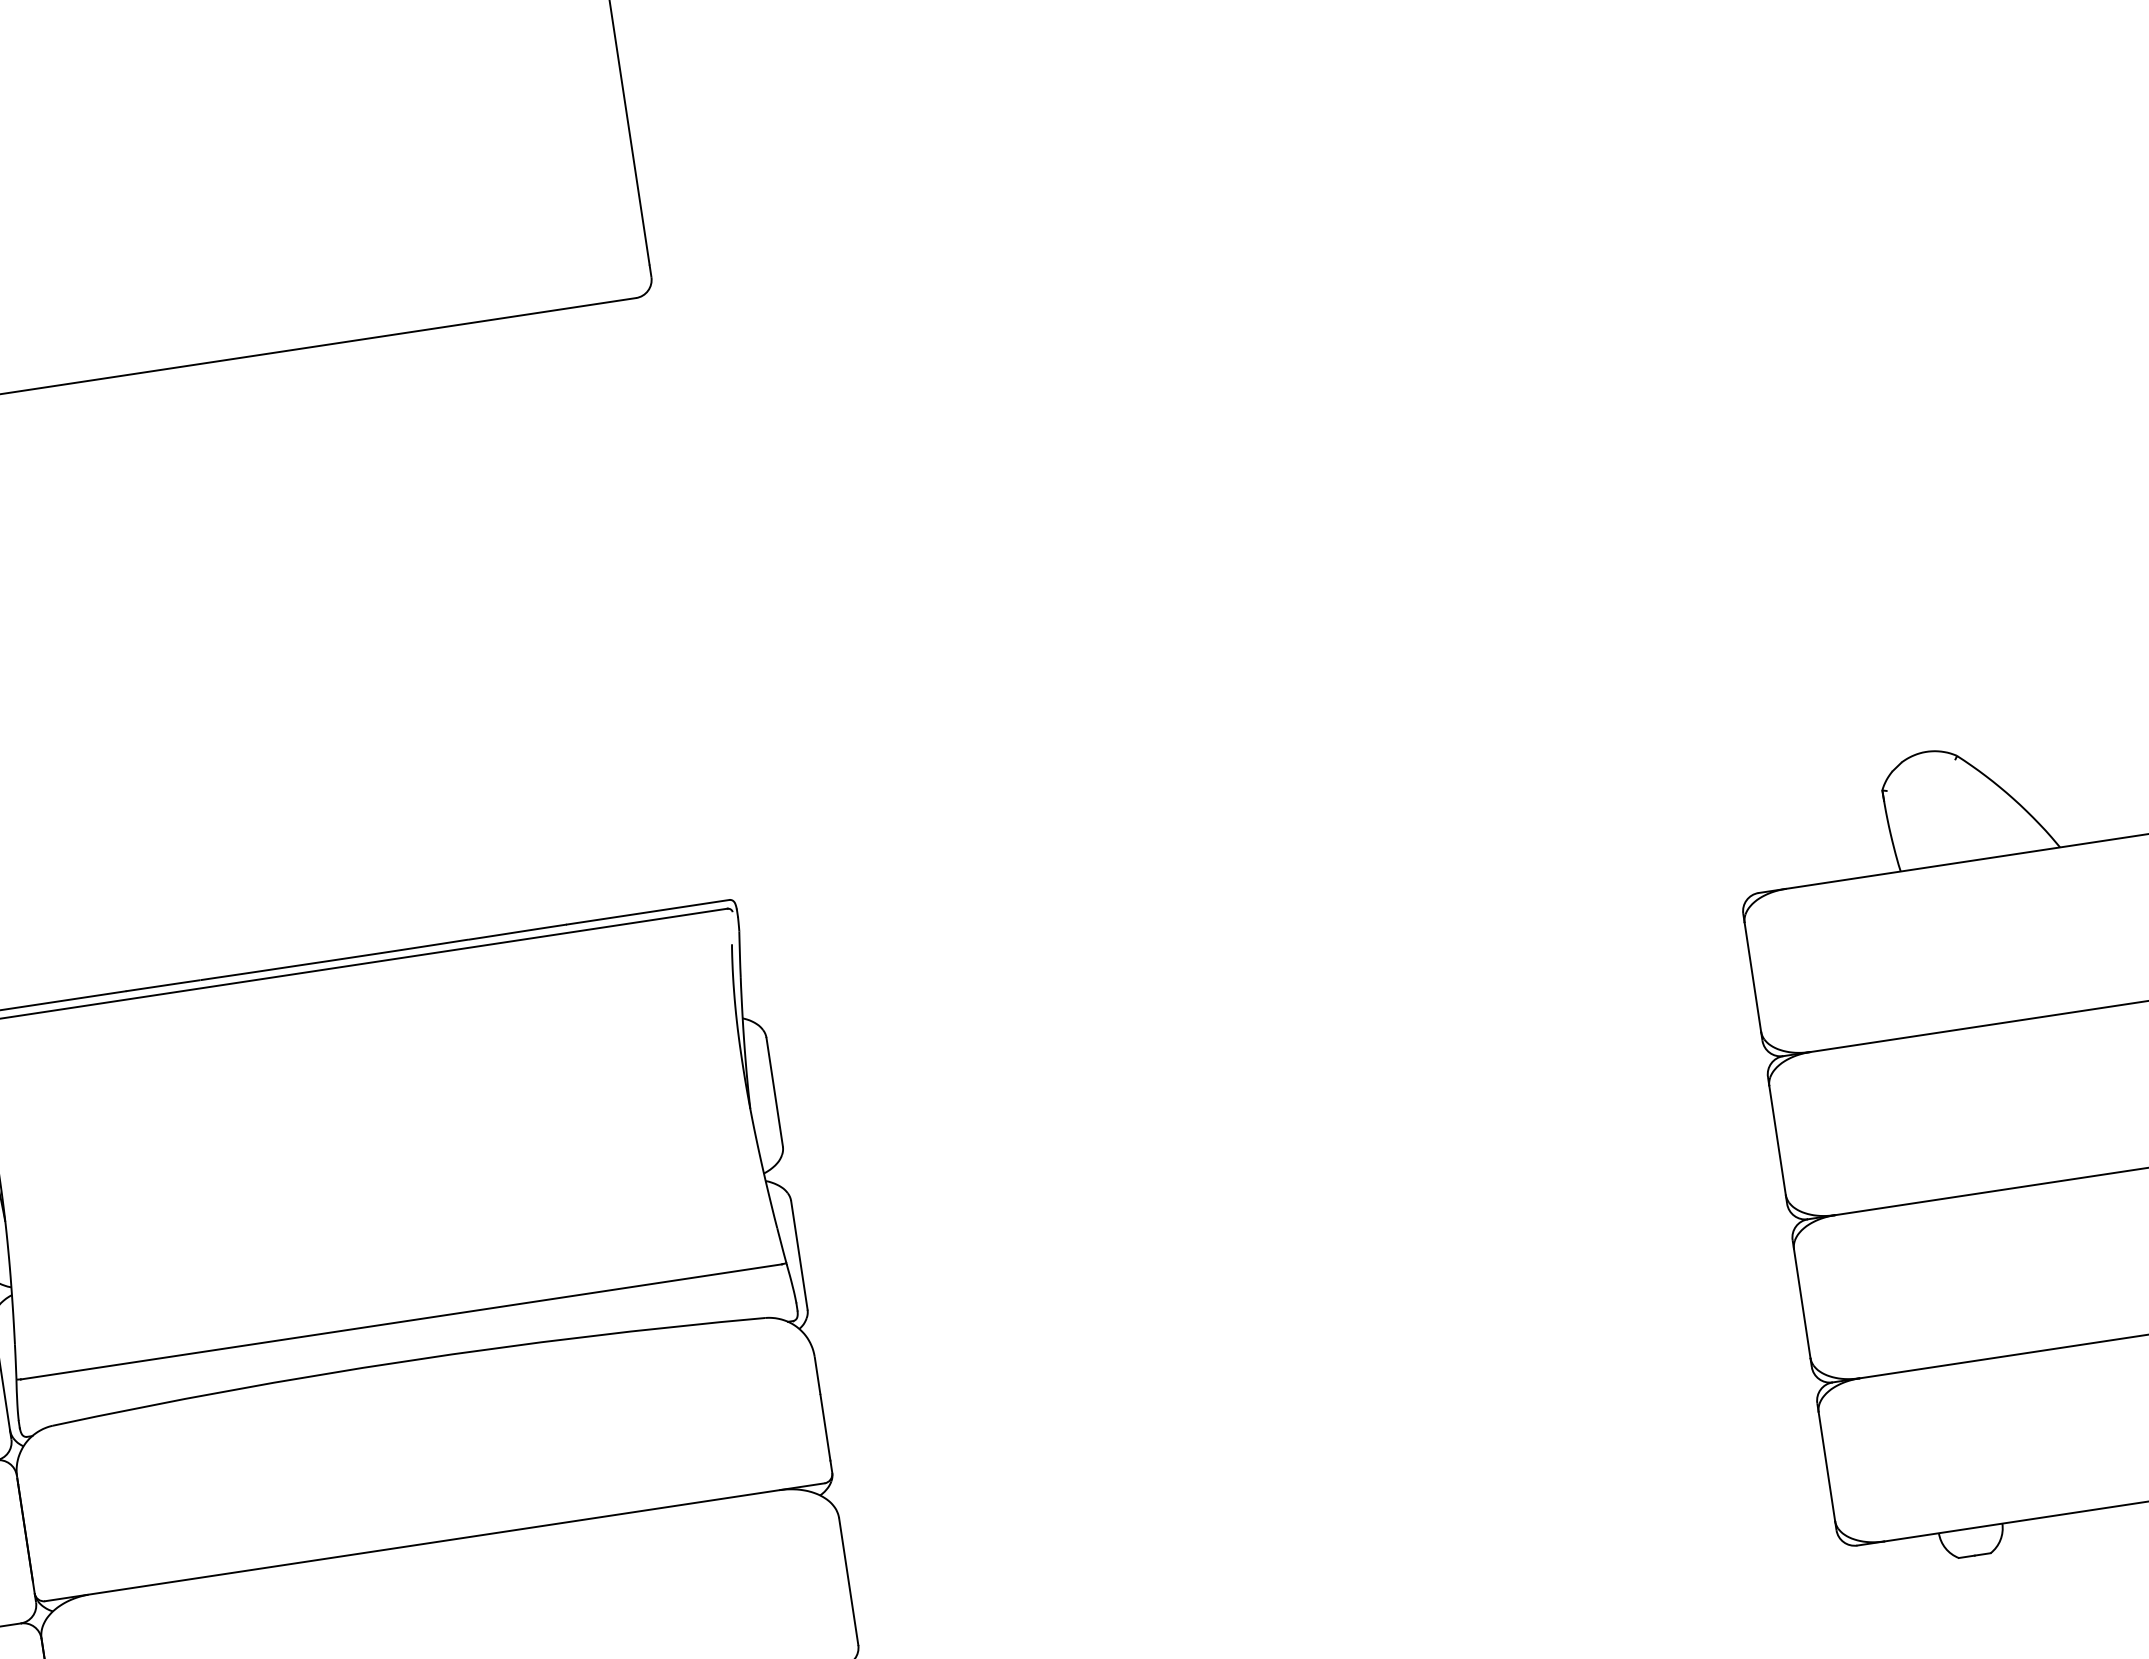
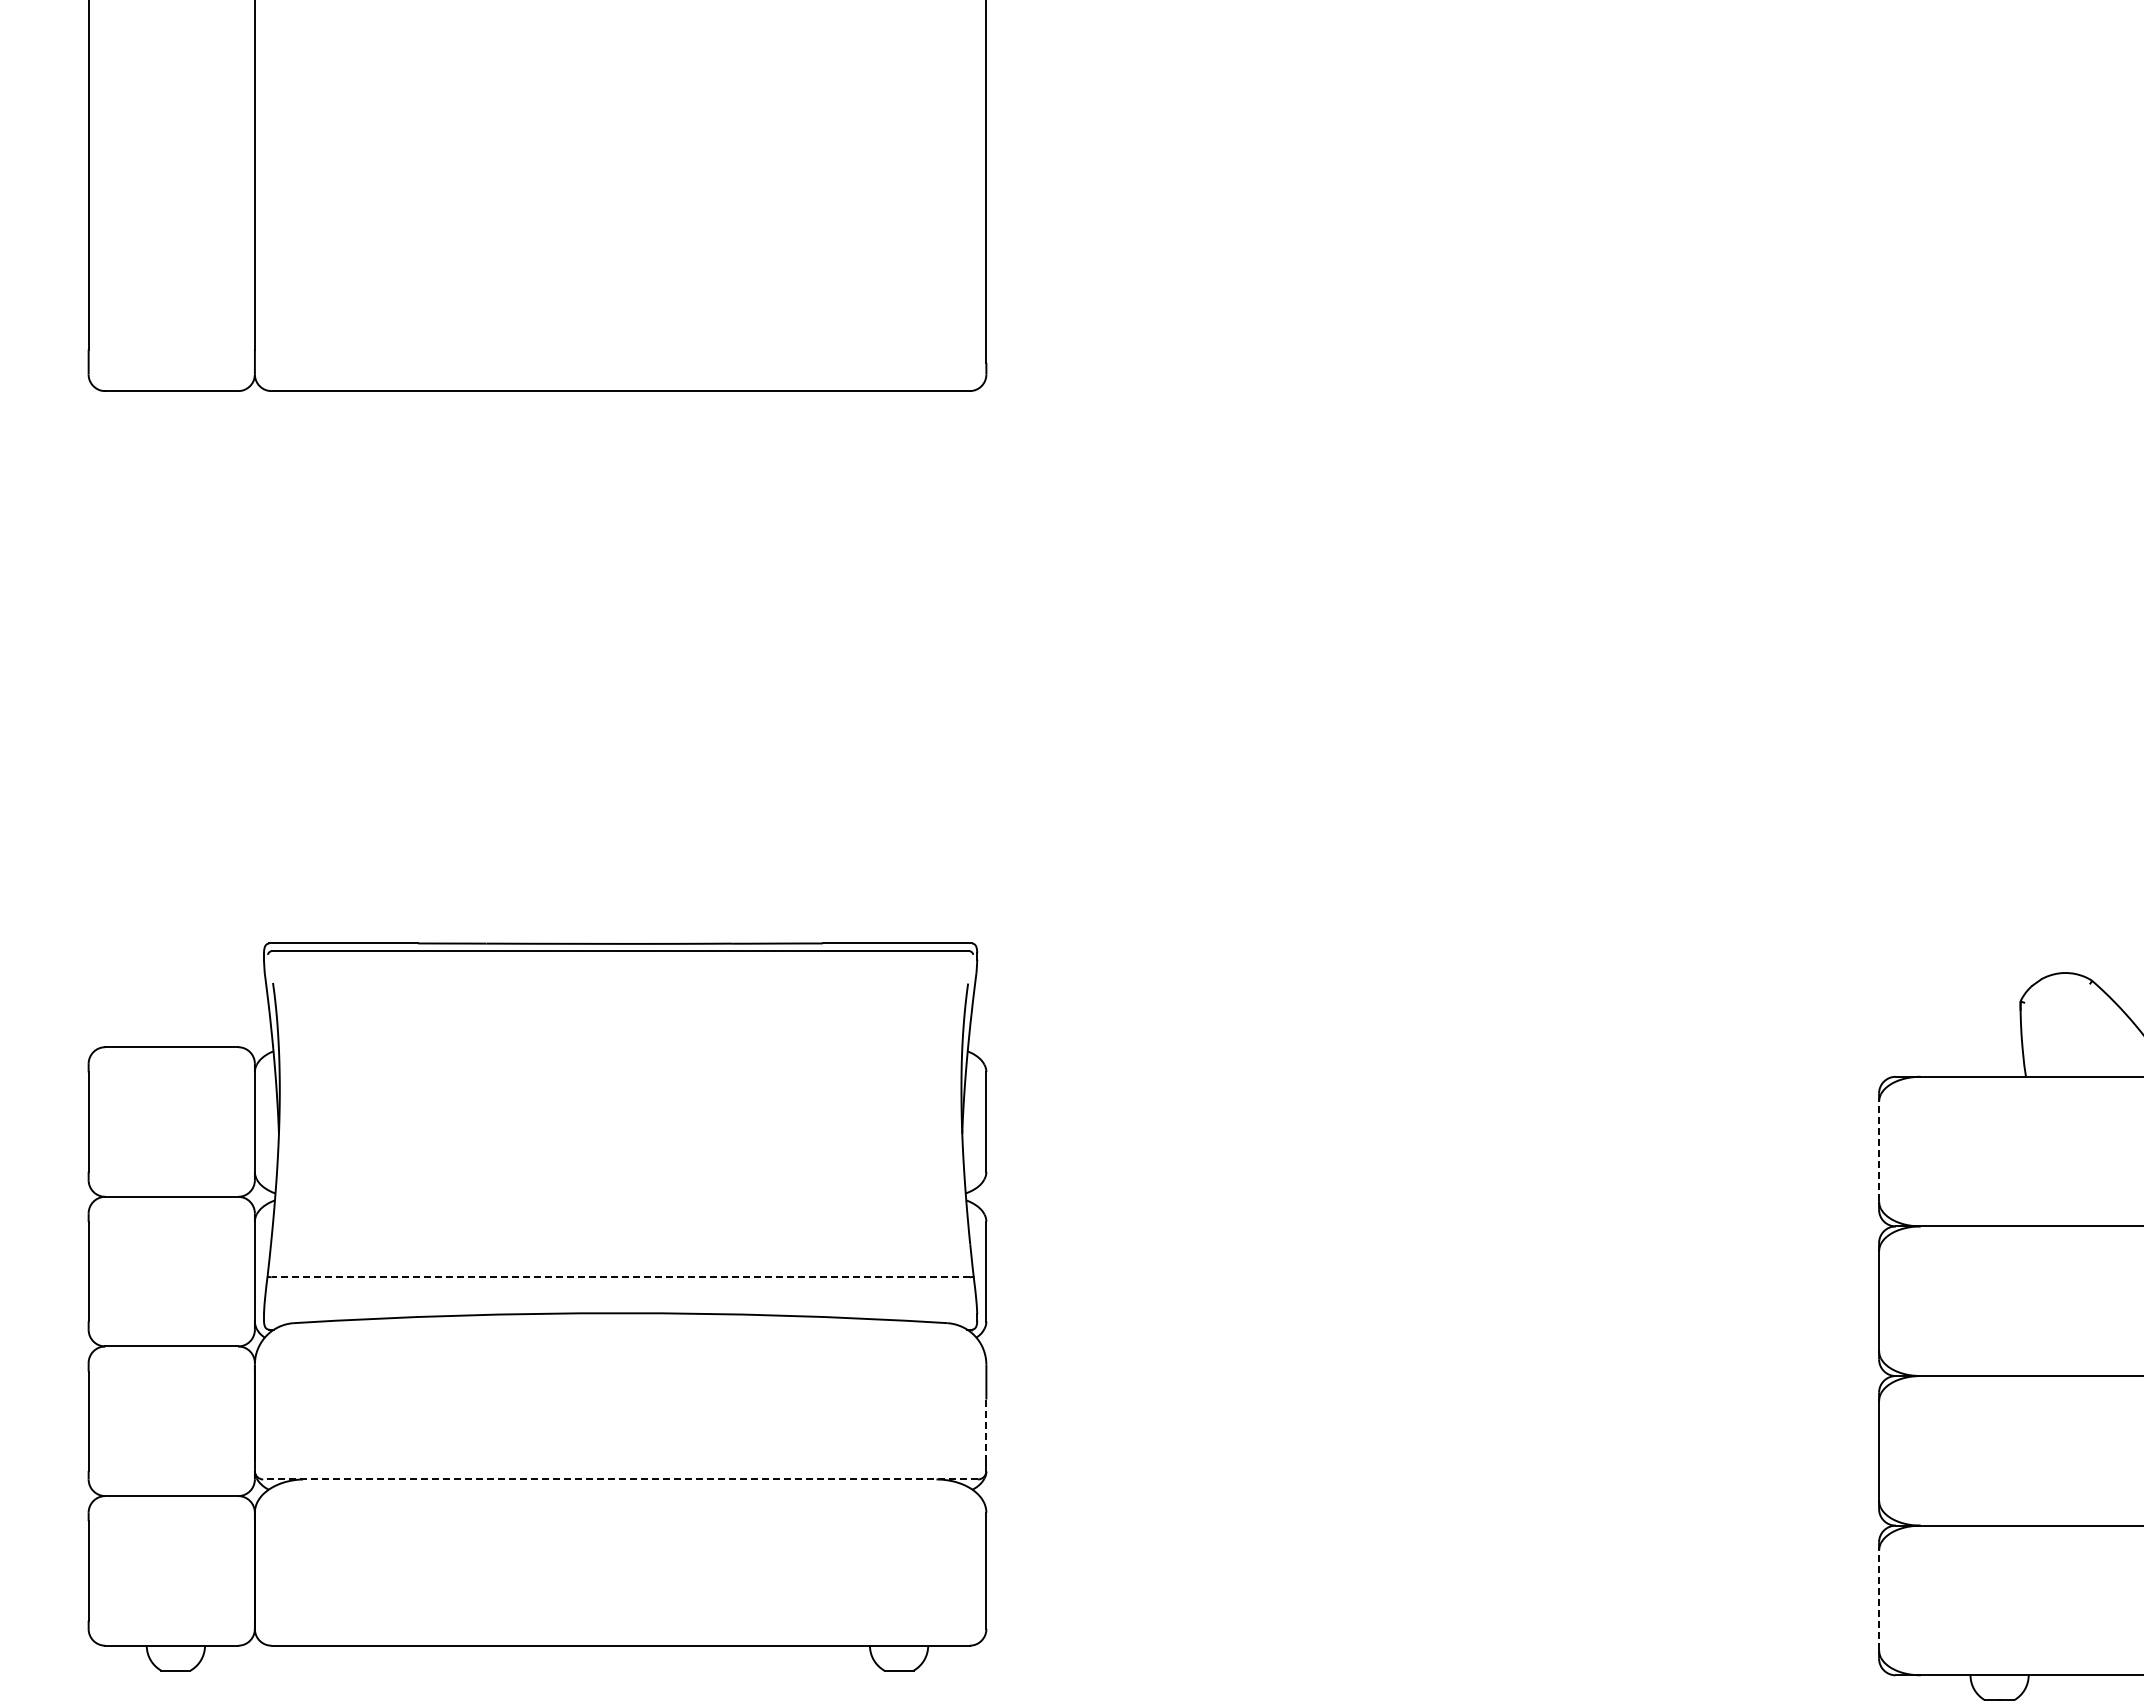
line: (1753, 977) -> (1879, 1151), solid -> dashed
line: (401, 1322) -> (620, 1277), solid -> dashed
line: (825, 1428) -> (986, 1430), solid -> dashed
line: (1827, 1466) -> (1879, 1600), solid -> dashed
line: (434, 1542) -> (620, 1479), solid -> dashed

